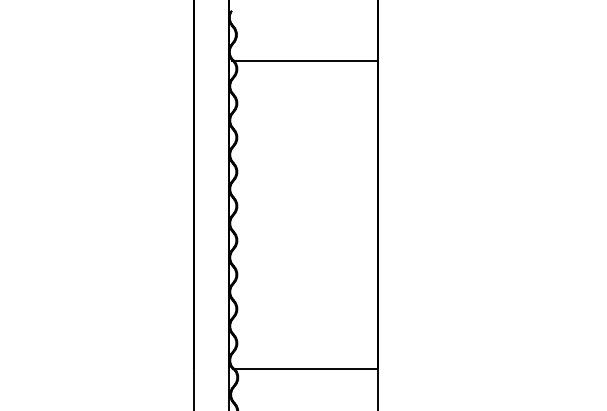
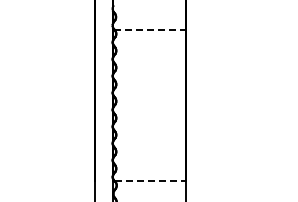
line: (306, 59) -> (150, 29), solid -> dashed
line: (306, 369) -> (150, 181), solid -> dashed

